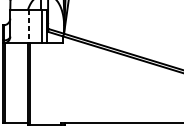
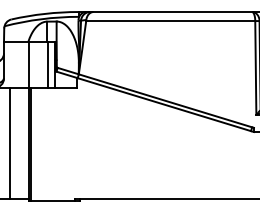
line: (28, 27) -> (29, 65), dashed -> solid
line: (14, 82) -> (9, 142), added

